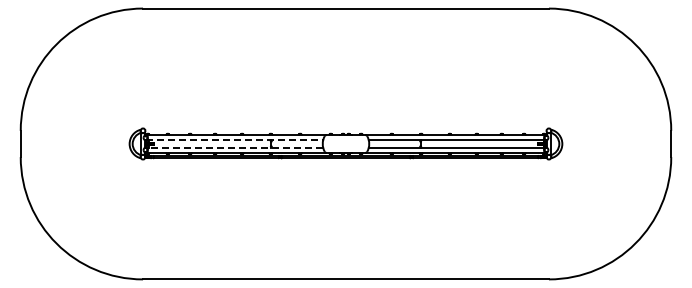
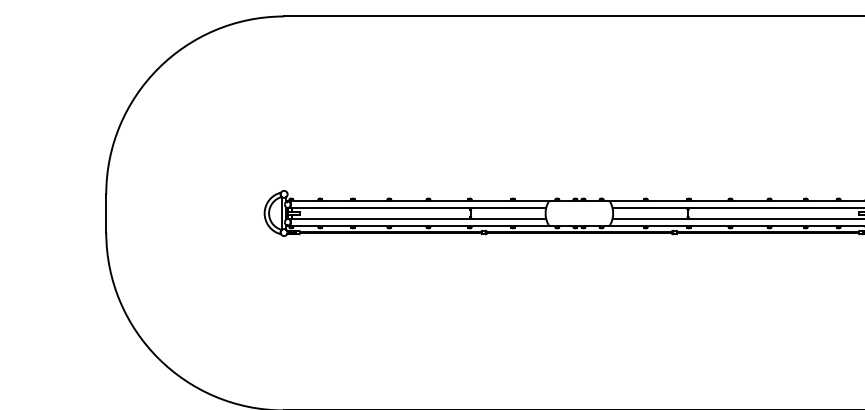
line: (234, 140) -> (417, 208), dashed -> solid
line: (234, 147) -> (417, 218), dashed -> solid

